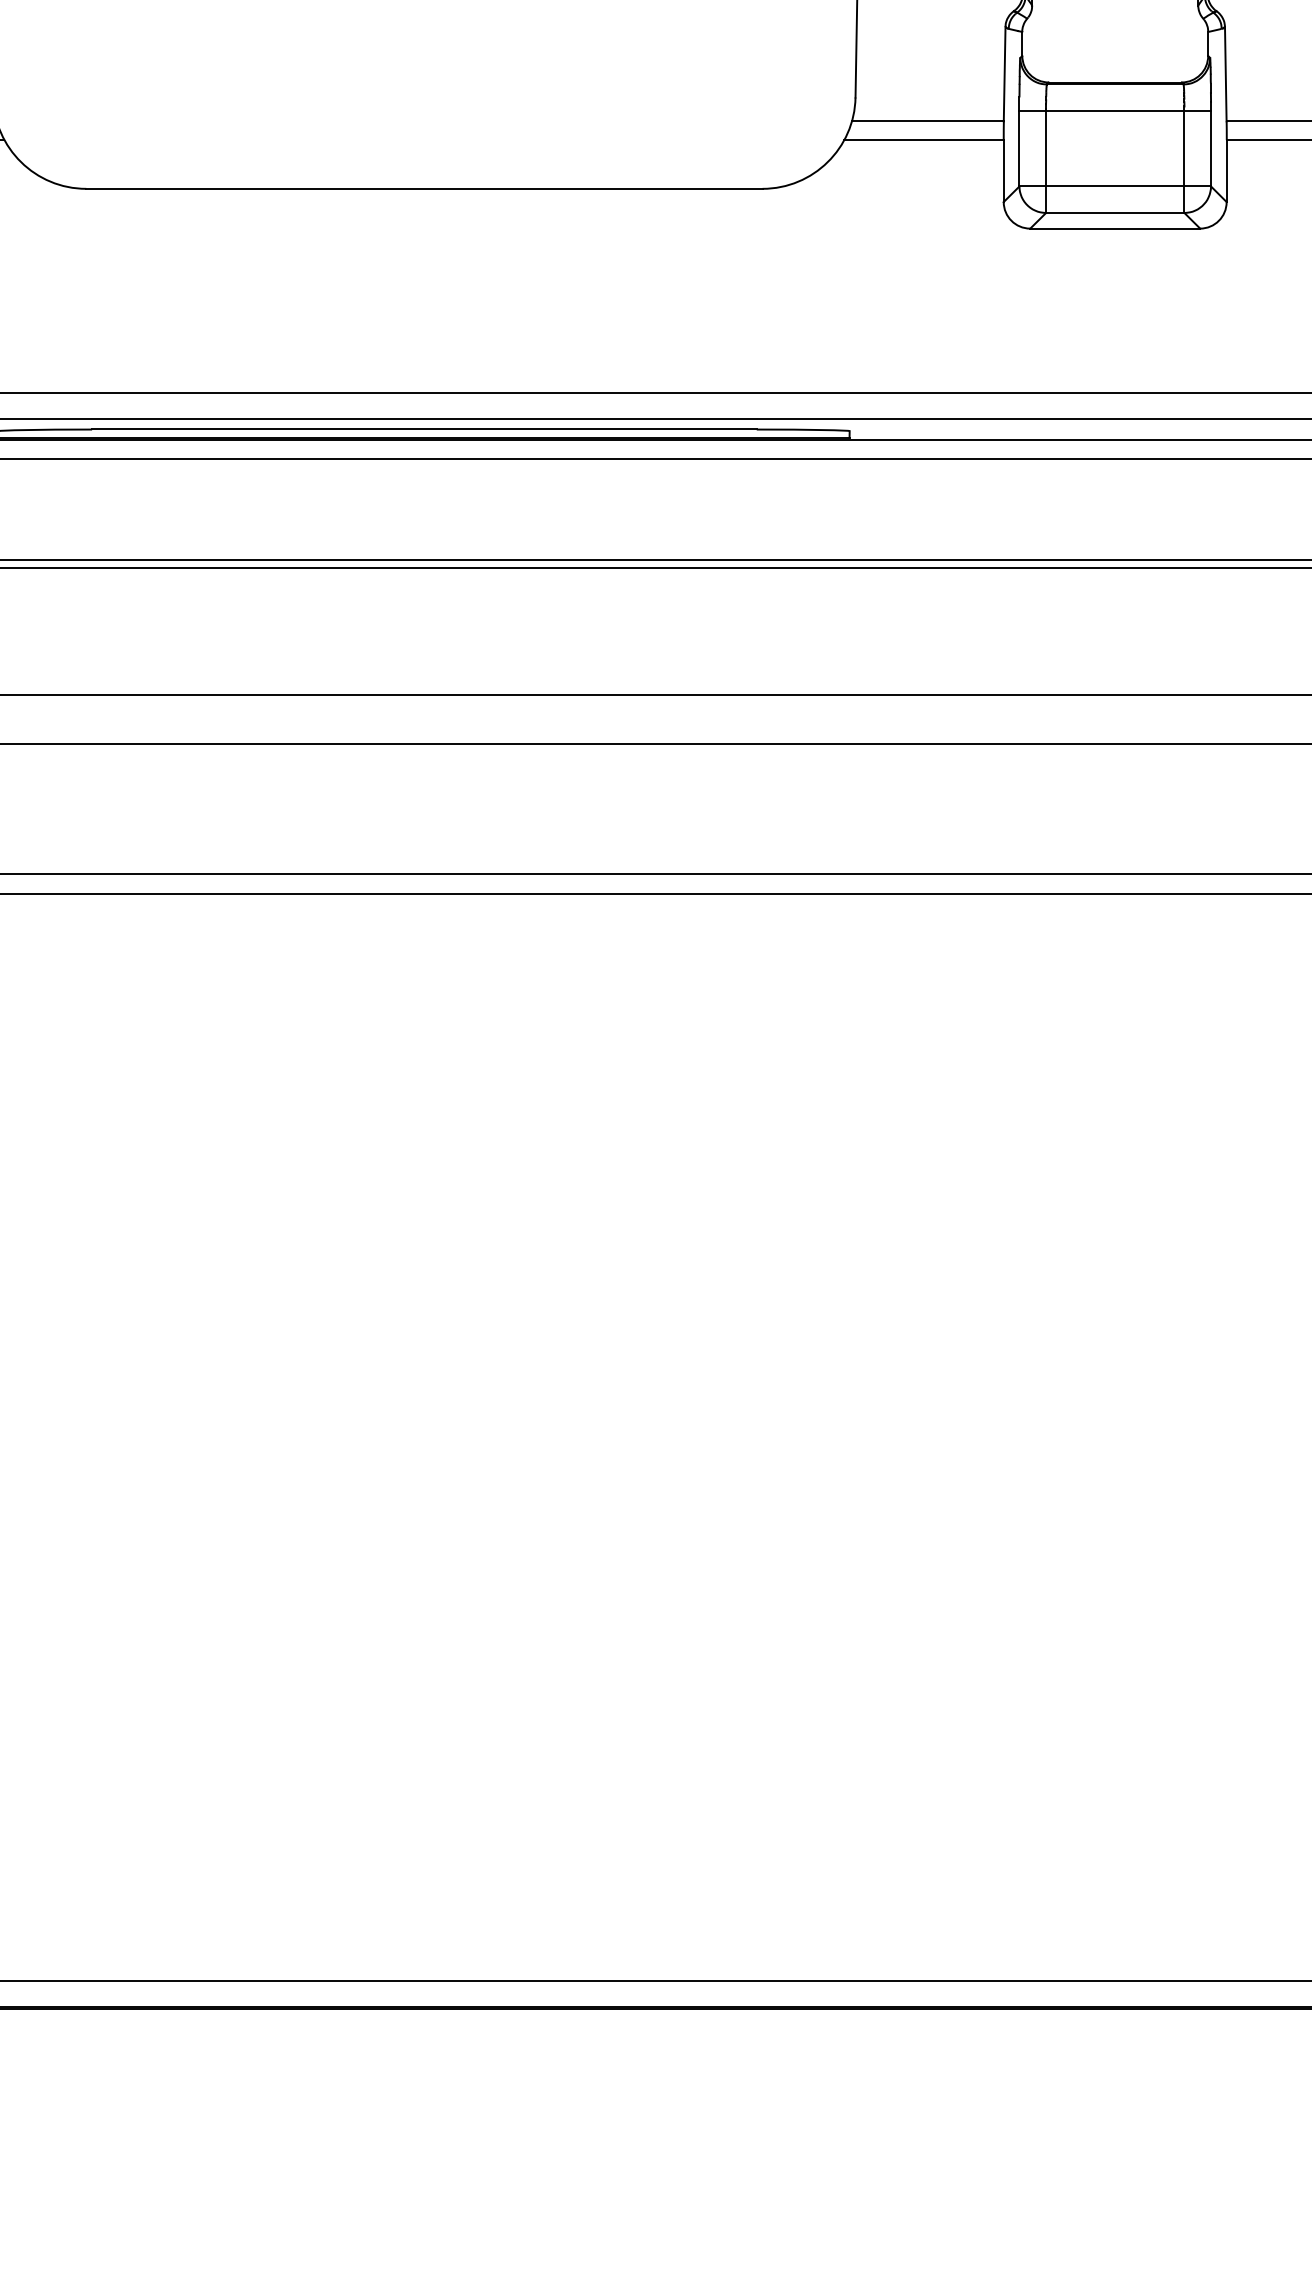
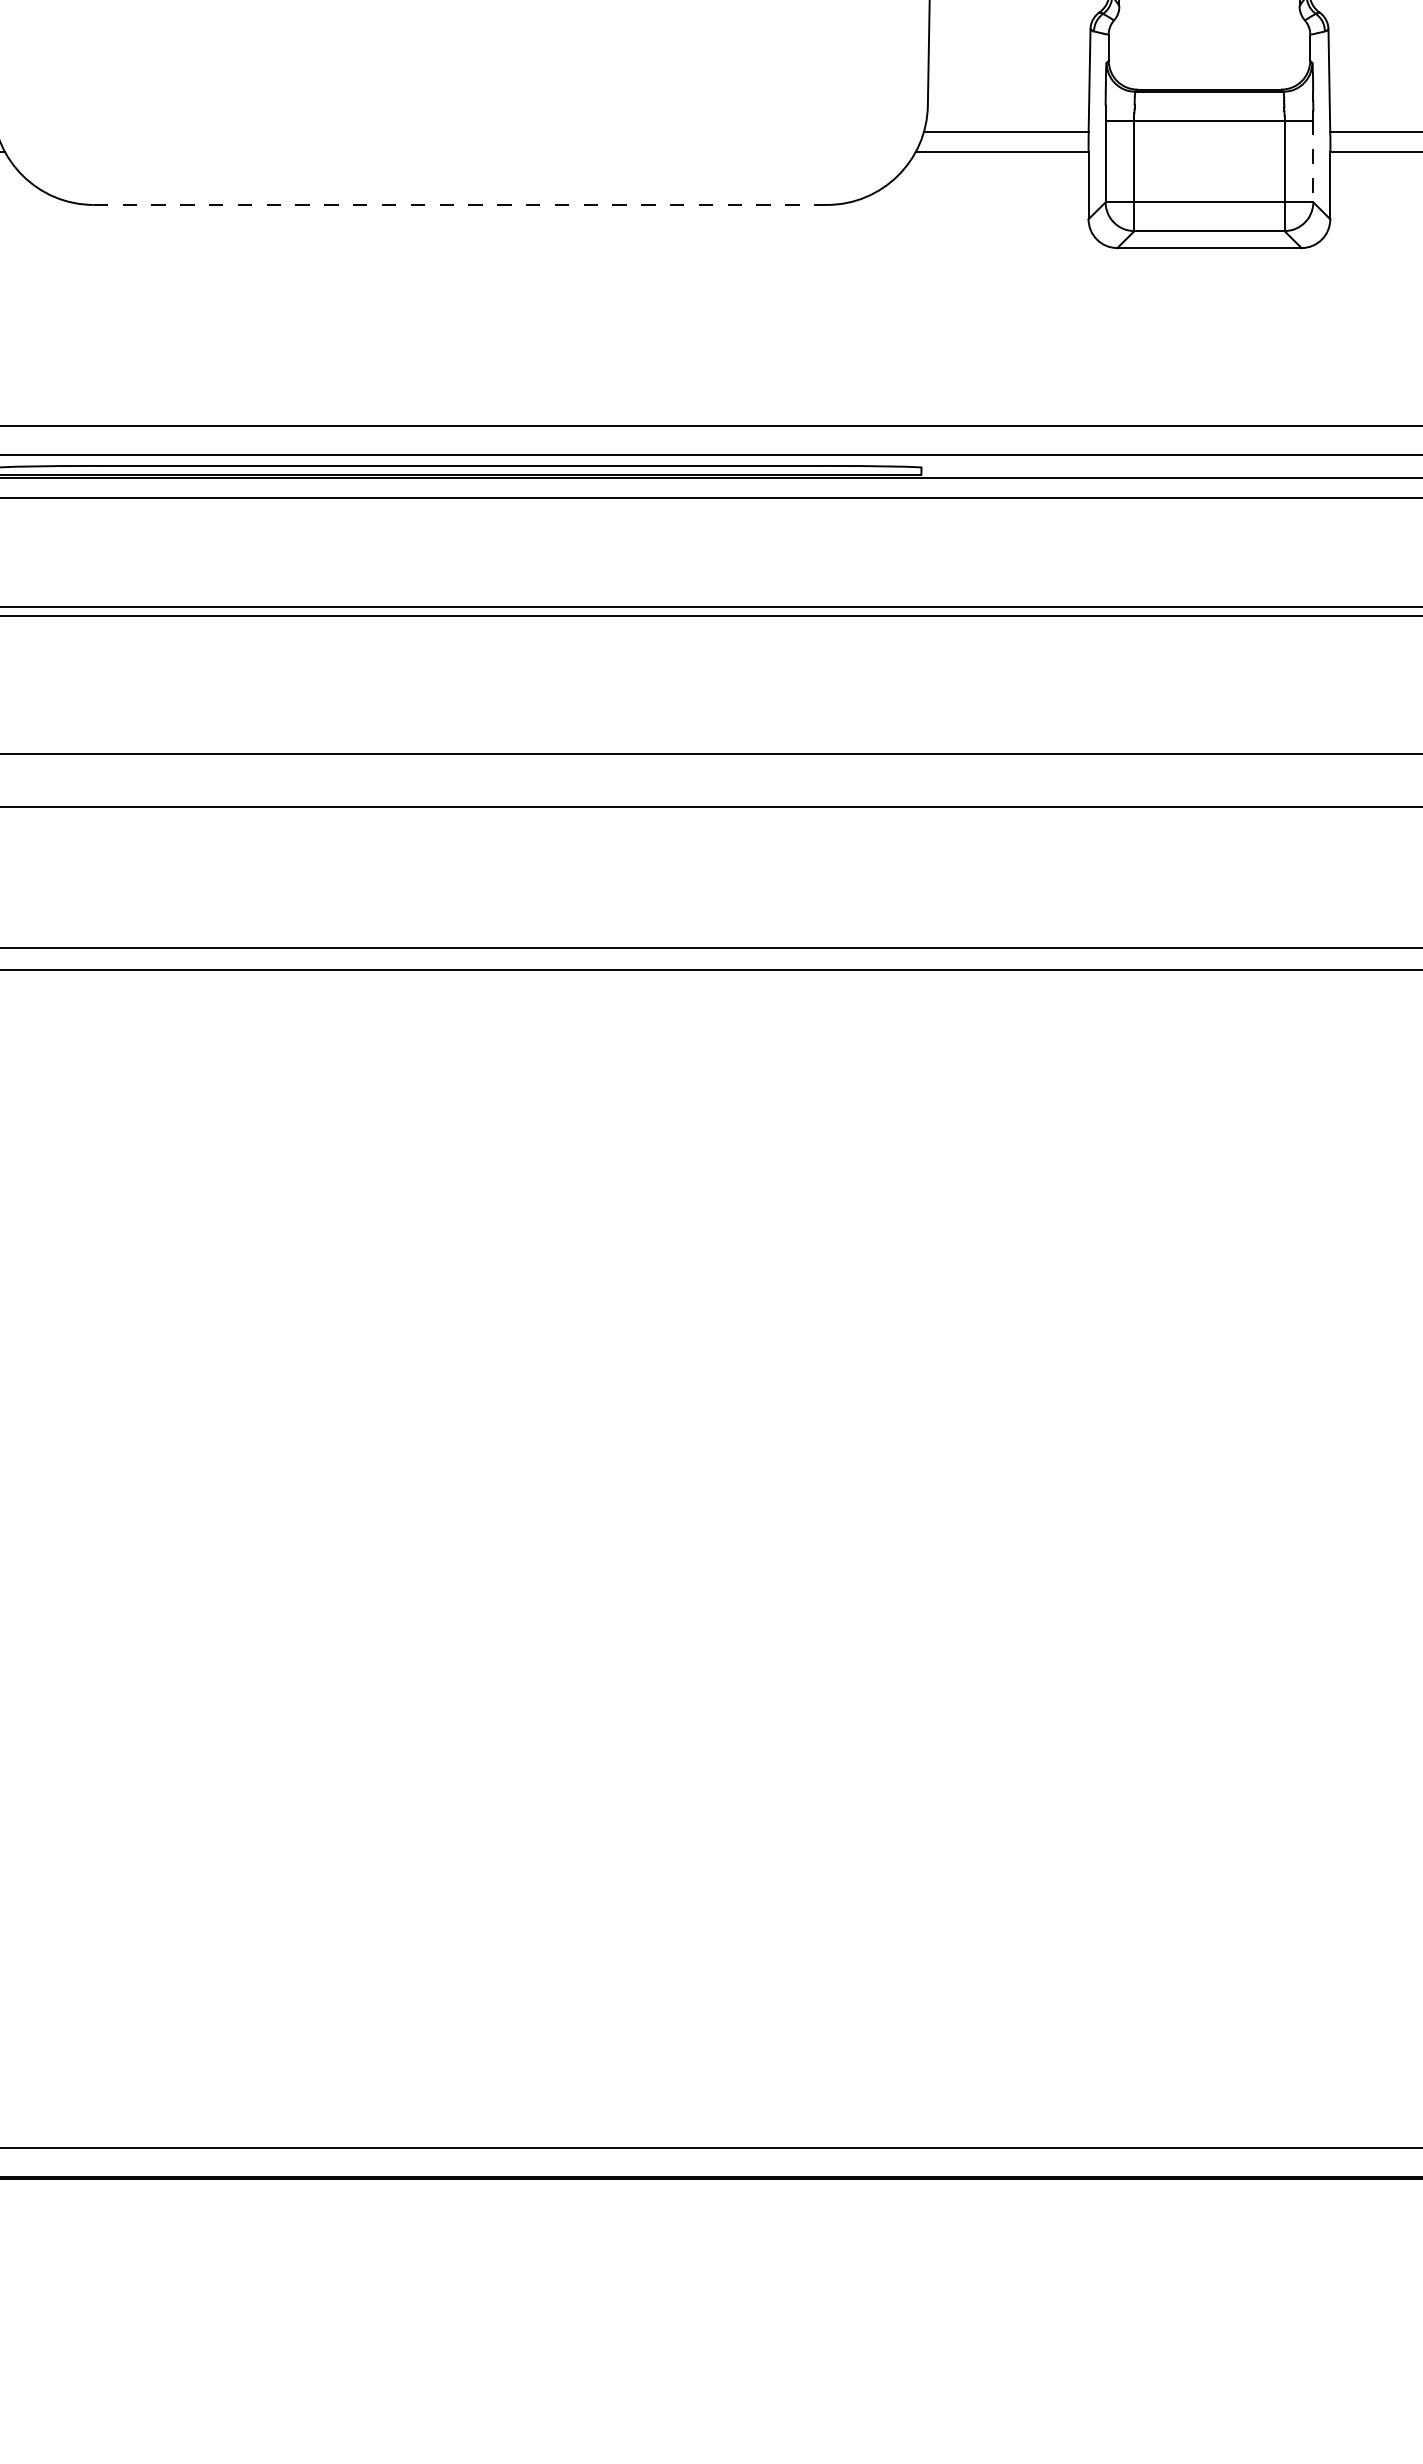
line: (1211, 148) -> (1313, 161), solid -> dashed
line: (424, 188) -> (460, 204), solid -> dashed

